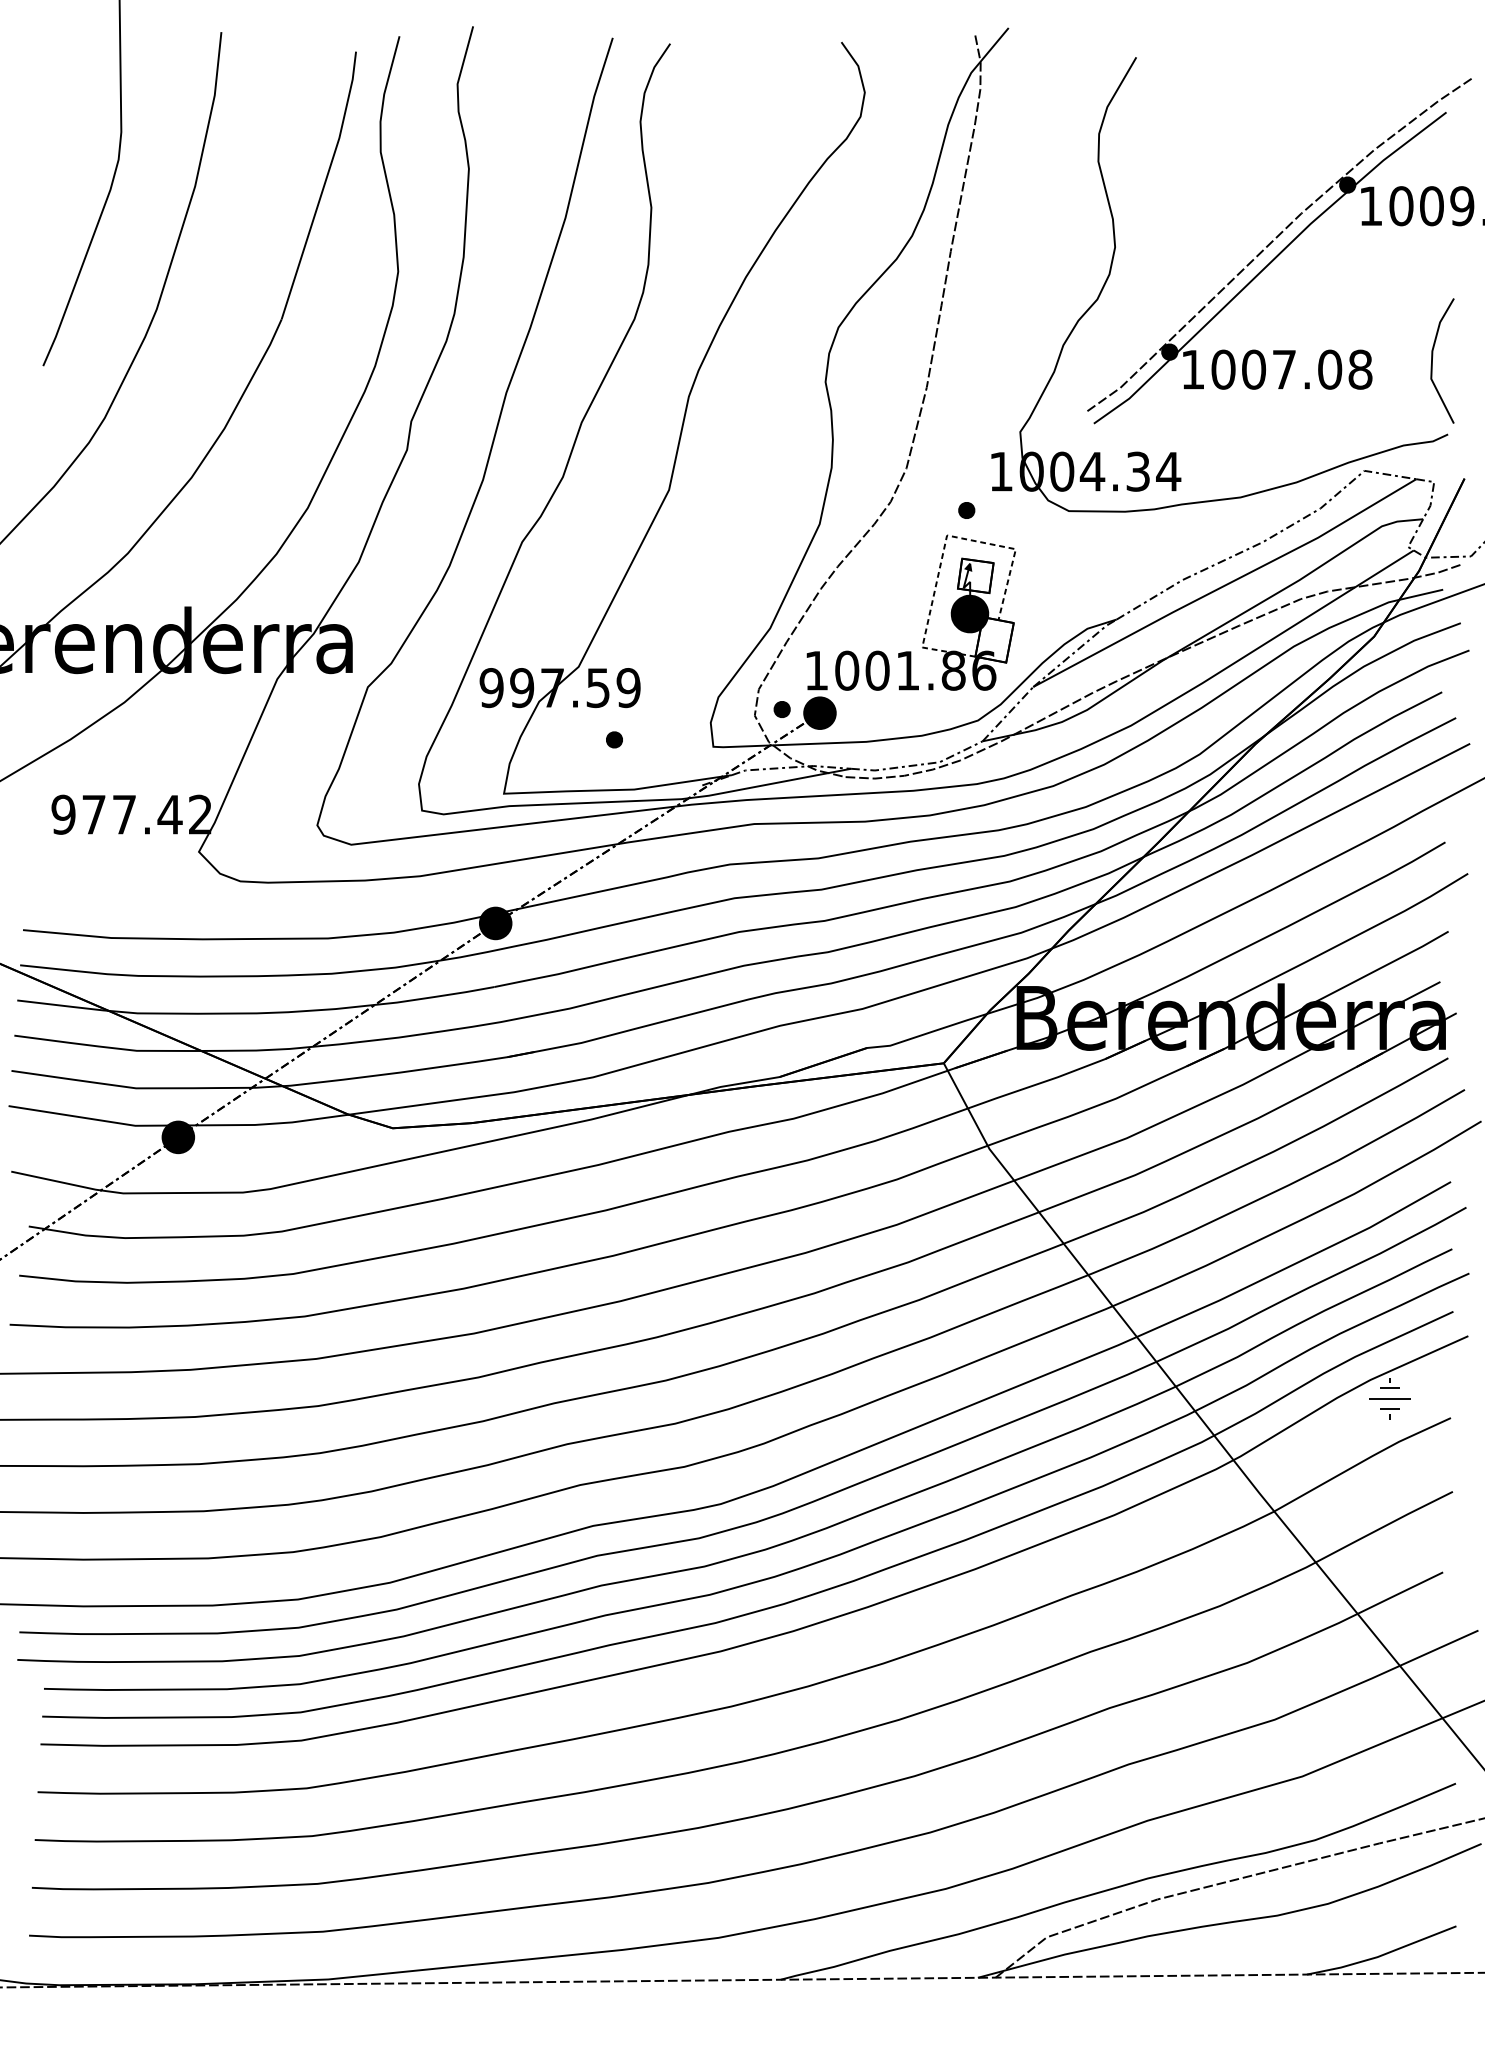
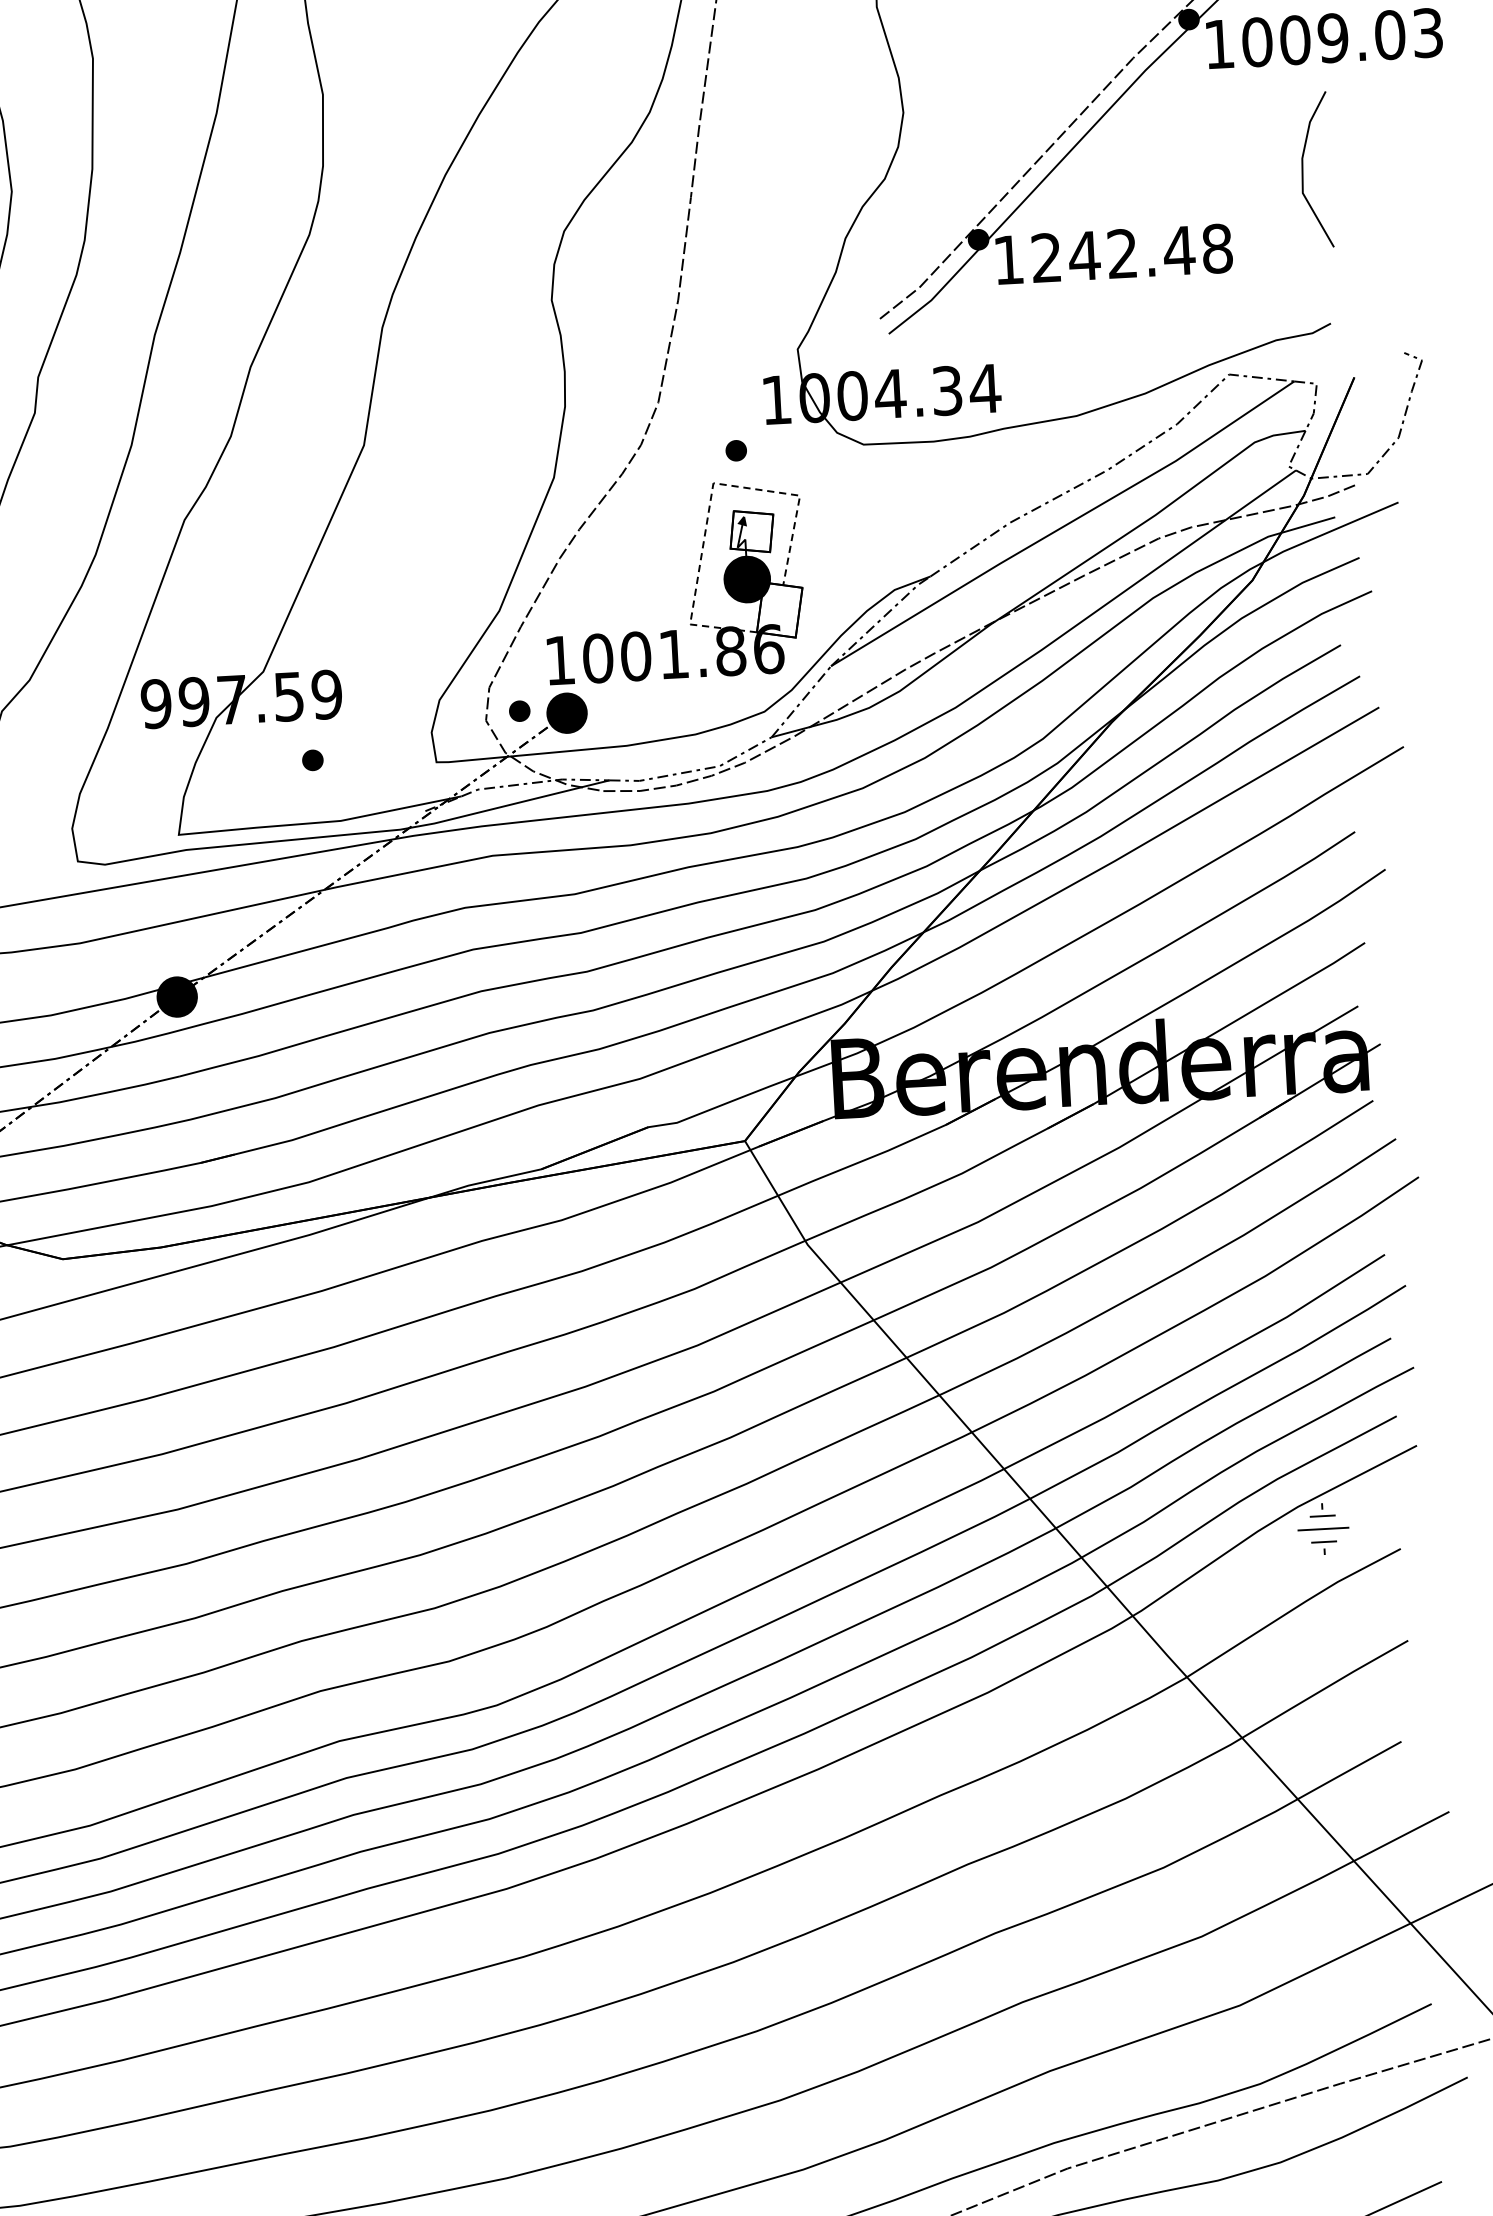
line: (1433, 356) -> (1304, 165), moved
text: (1276, 369) -> (1112, 254), 1007.08 -> 1242.48

